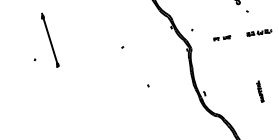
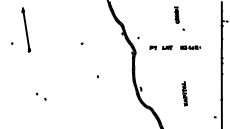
part: (221, 37) -> (160, 47), size x1.67
part: (259, 91) -> (184, 93), size x1.43
part: (79, 121) -> (40, 96), added

